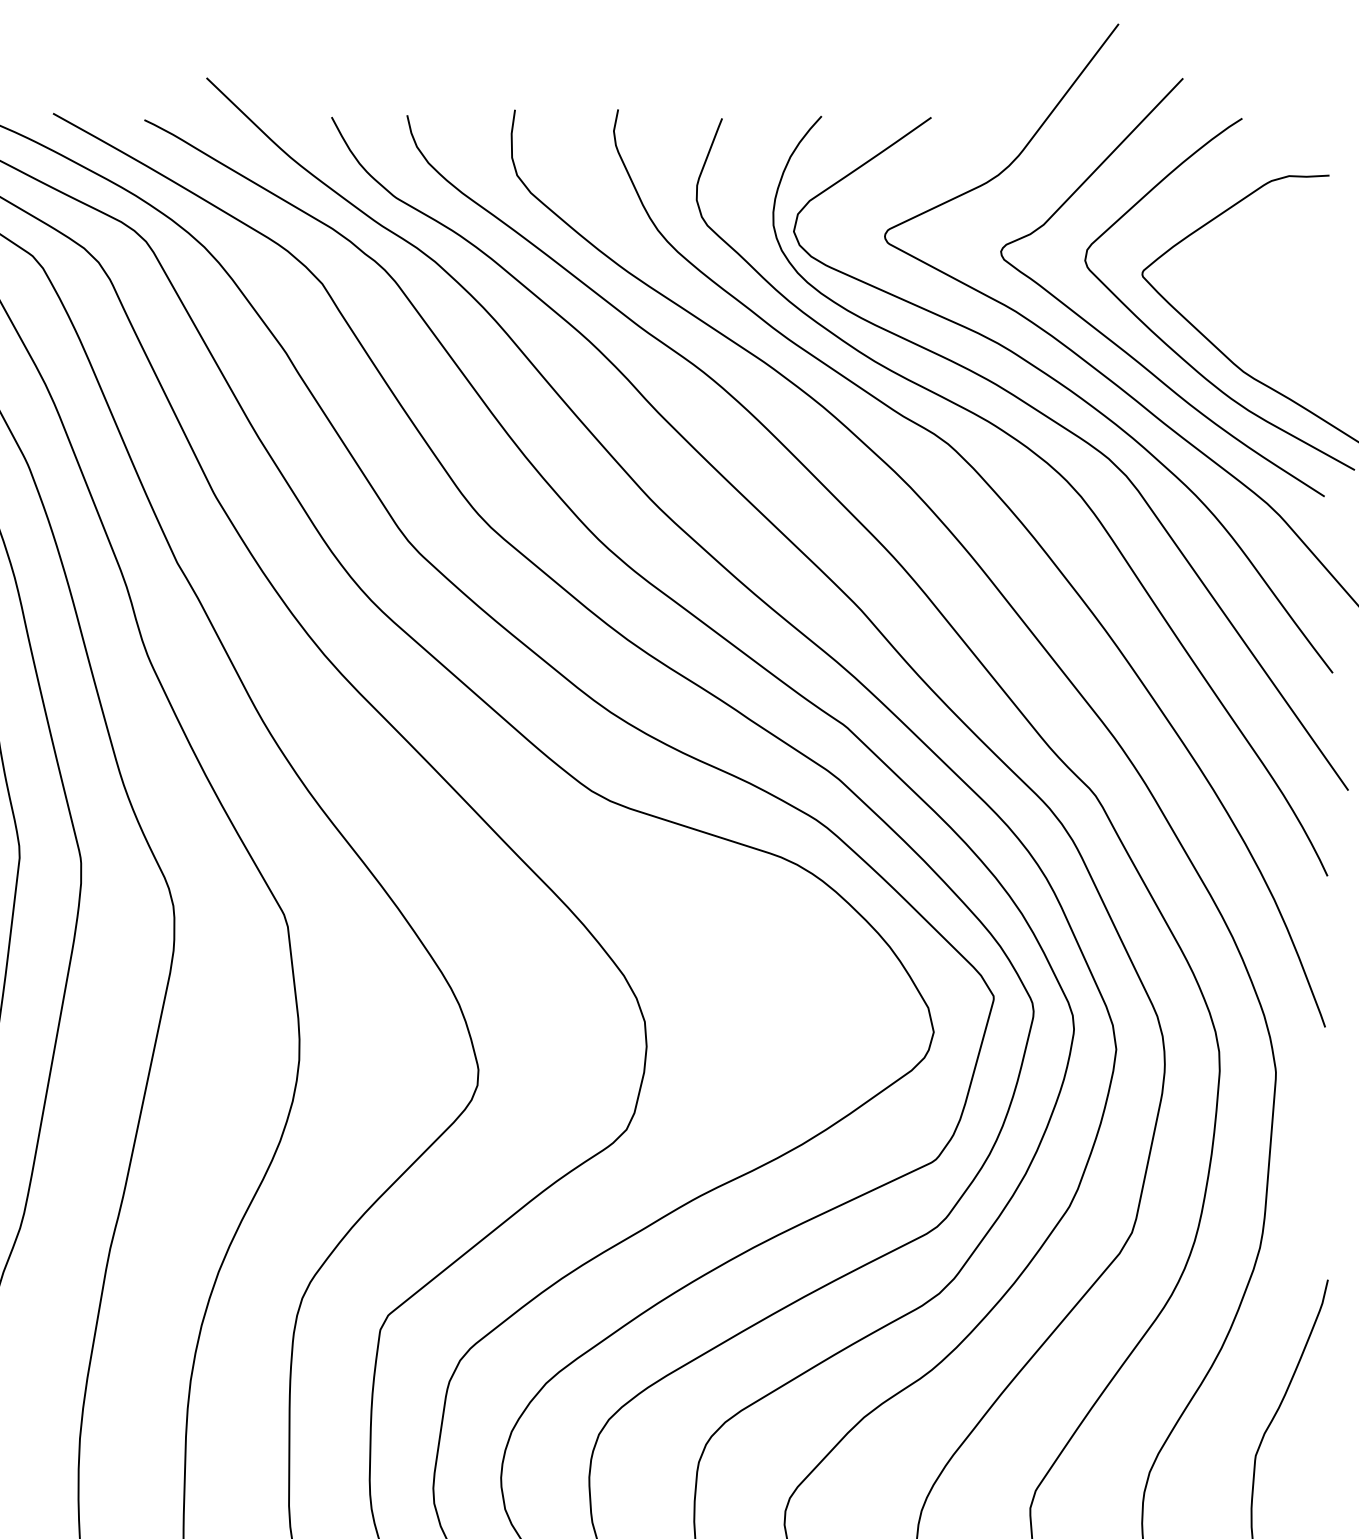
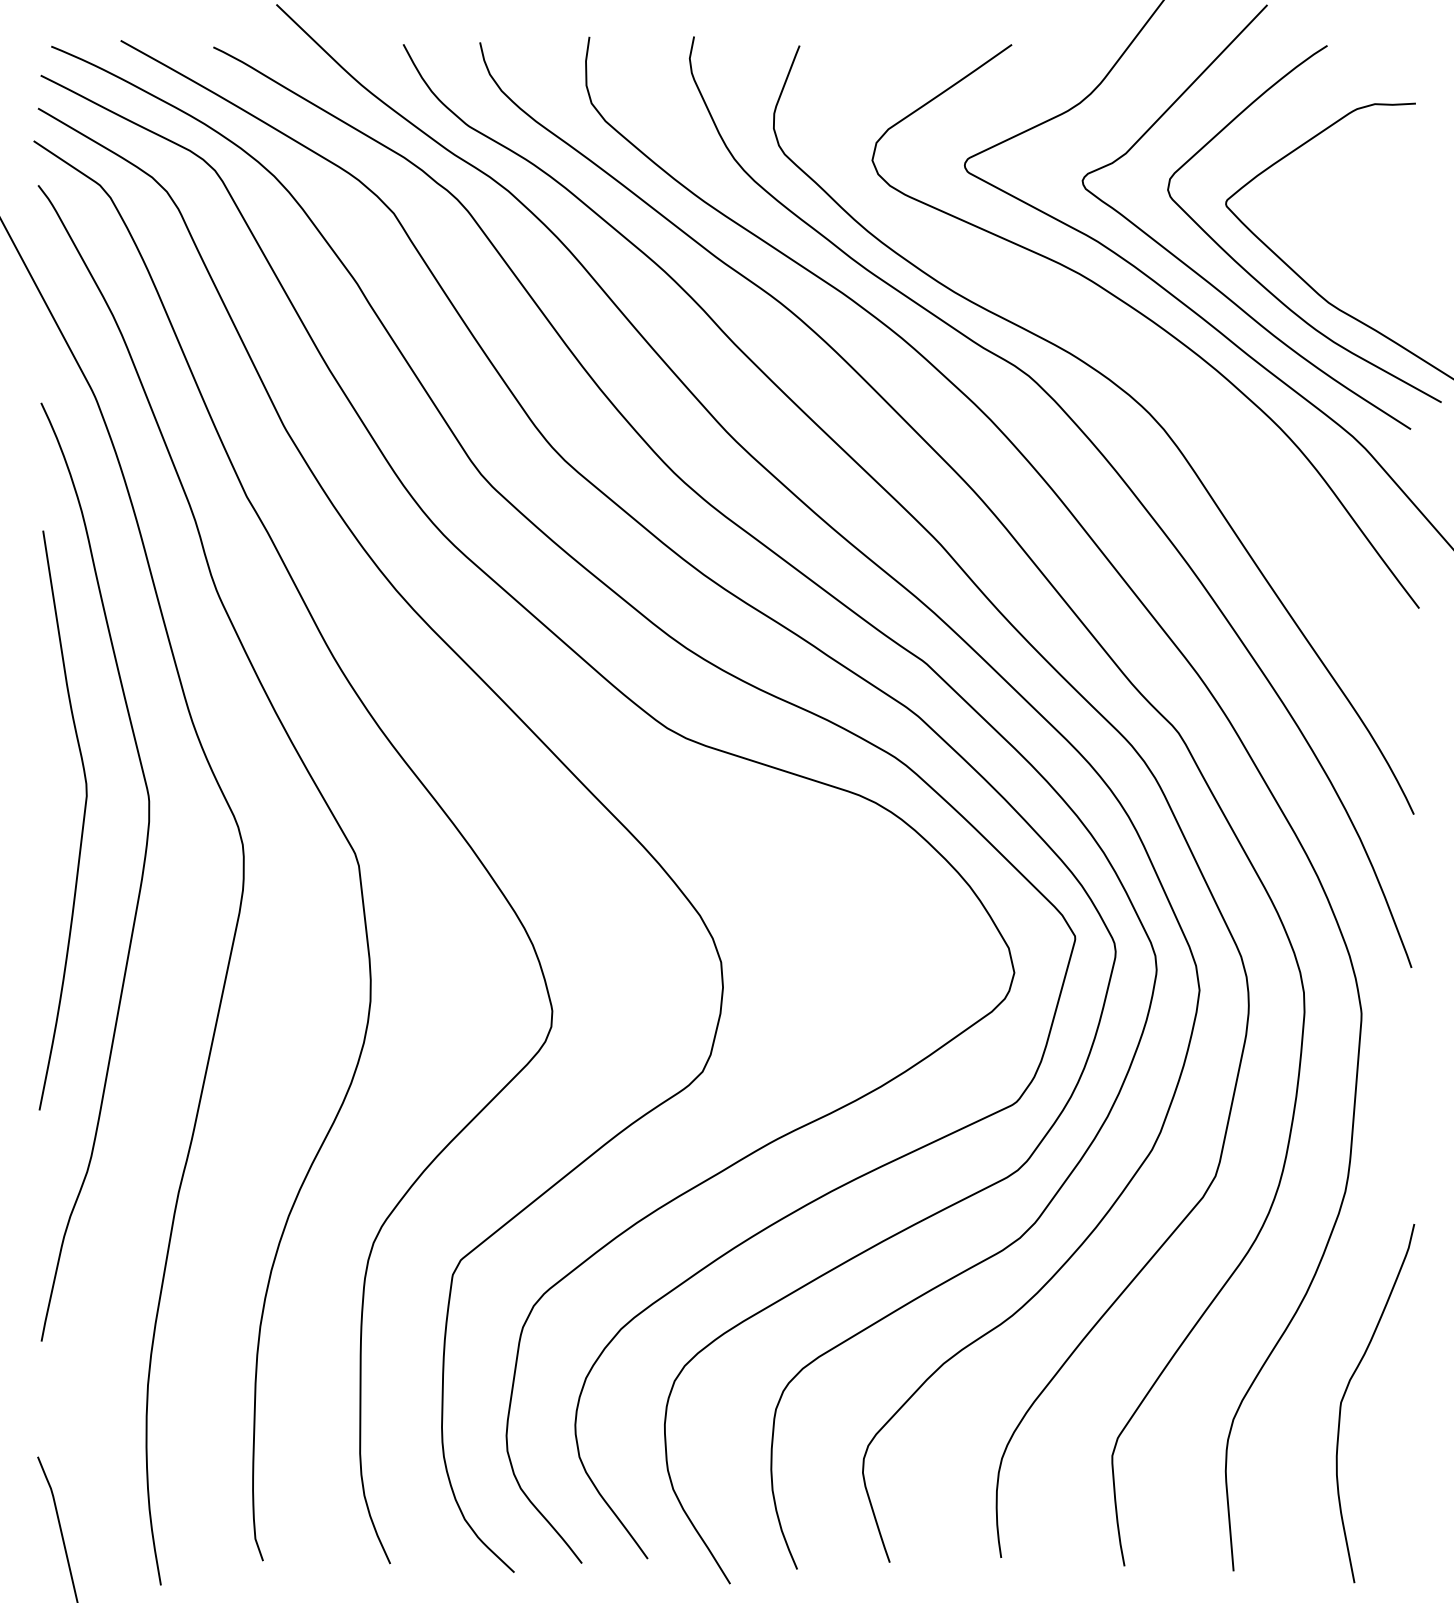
curve: (1072, 434) -> (1155, 366), removed

